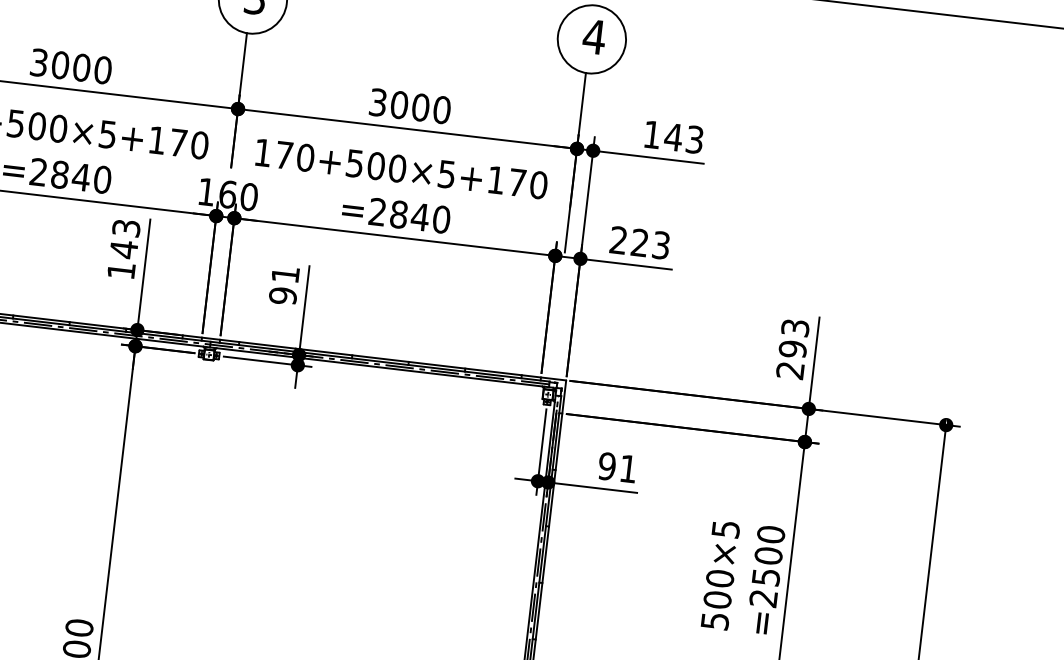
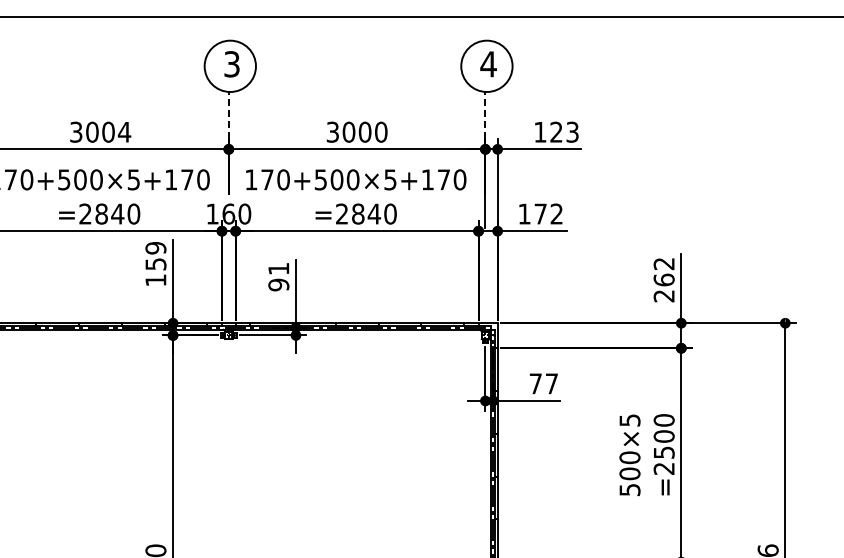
line: (242, 64) -> (228, 115), solid -> dashed
text: (103, 69) -> (124, 131), 3000 -> 3004
line: (582, 104) -> (485, 115), solid -> dashed
text: (673, 136) -> (556, 131), 143 -> 123
text: (124, 239) -> (155, 256), 143 -> 159
text: (639, 242) -> (540, 213), 223 -> 172
text: (793, 339) -> (663, 272), 293 -> 262
text: (617, 467) -> (543, 383), 91 -> 77

